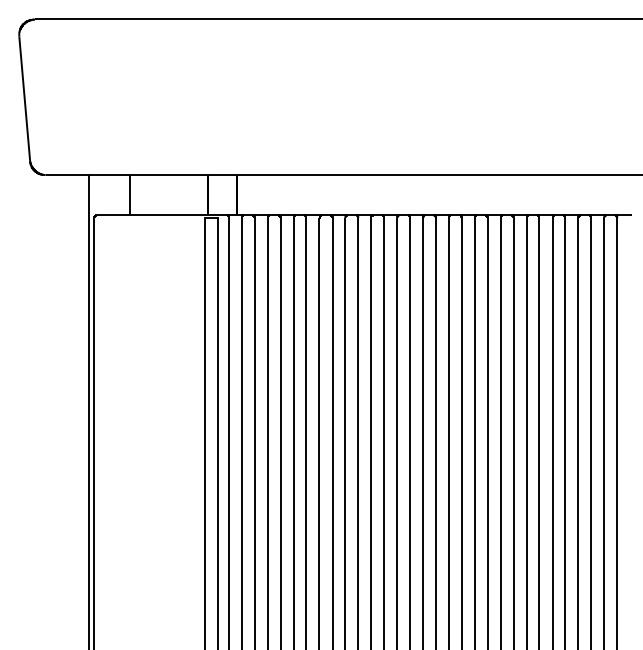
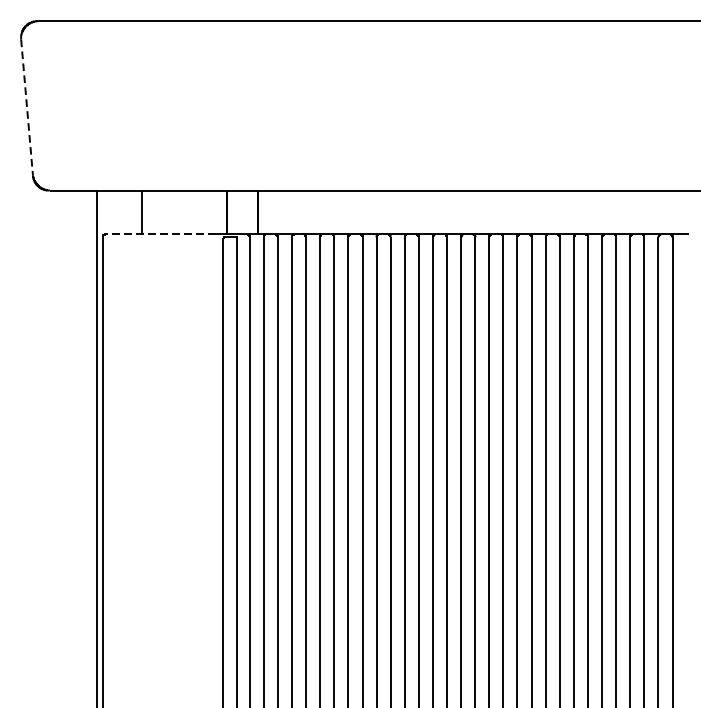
line: (24, 98) -> (26, 107), solid -> dashed
line: (146, 215) -> (159, 234), solid -> dashed

